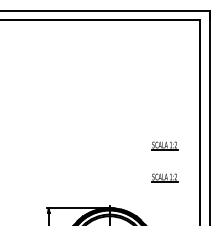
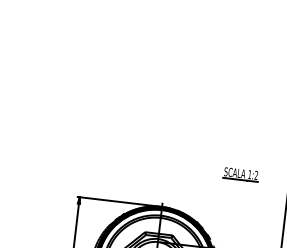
part: (164, 145) -> (245, 131), removed

